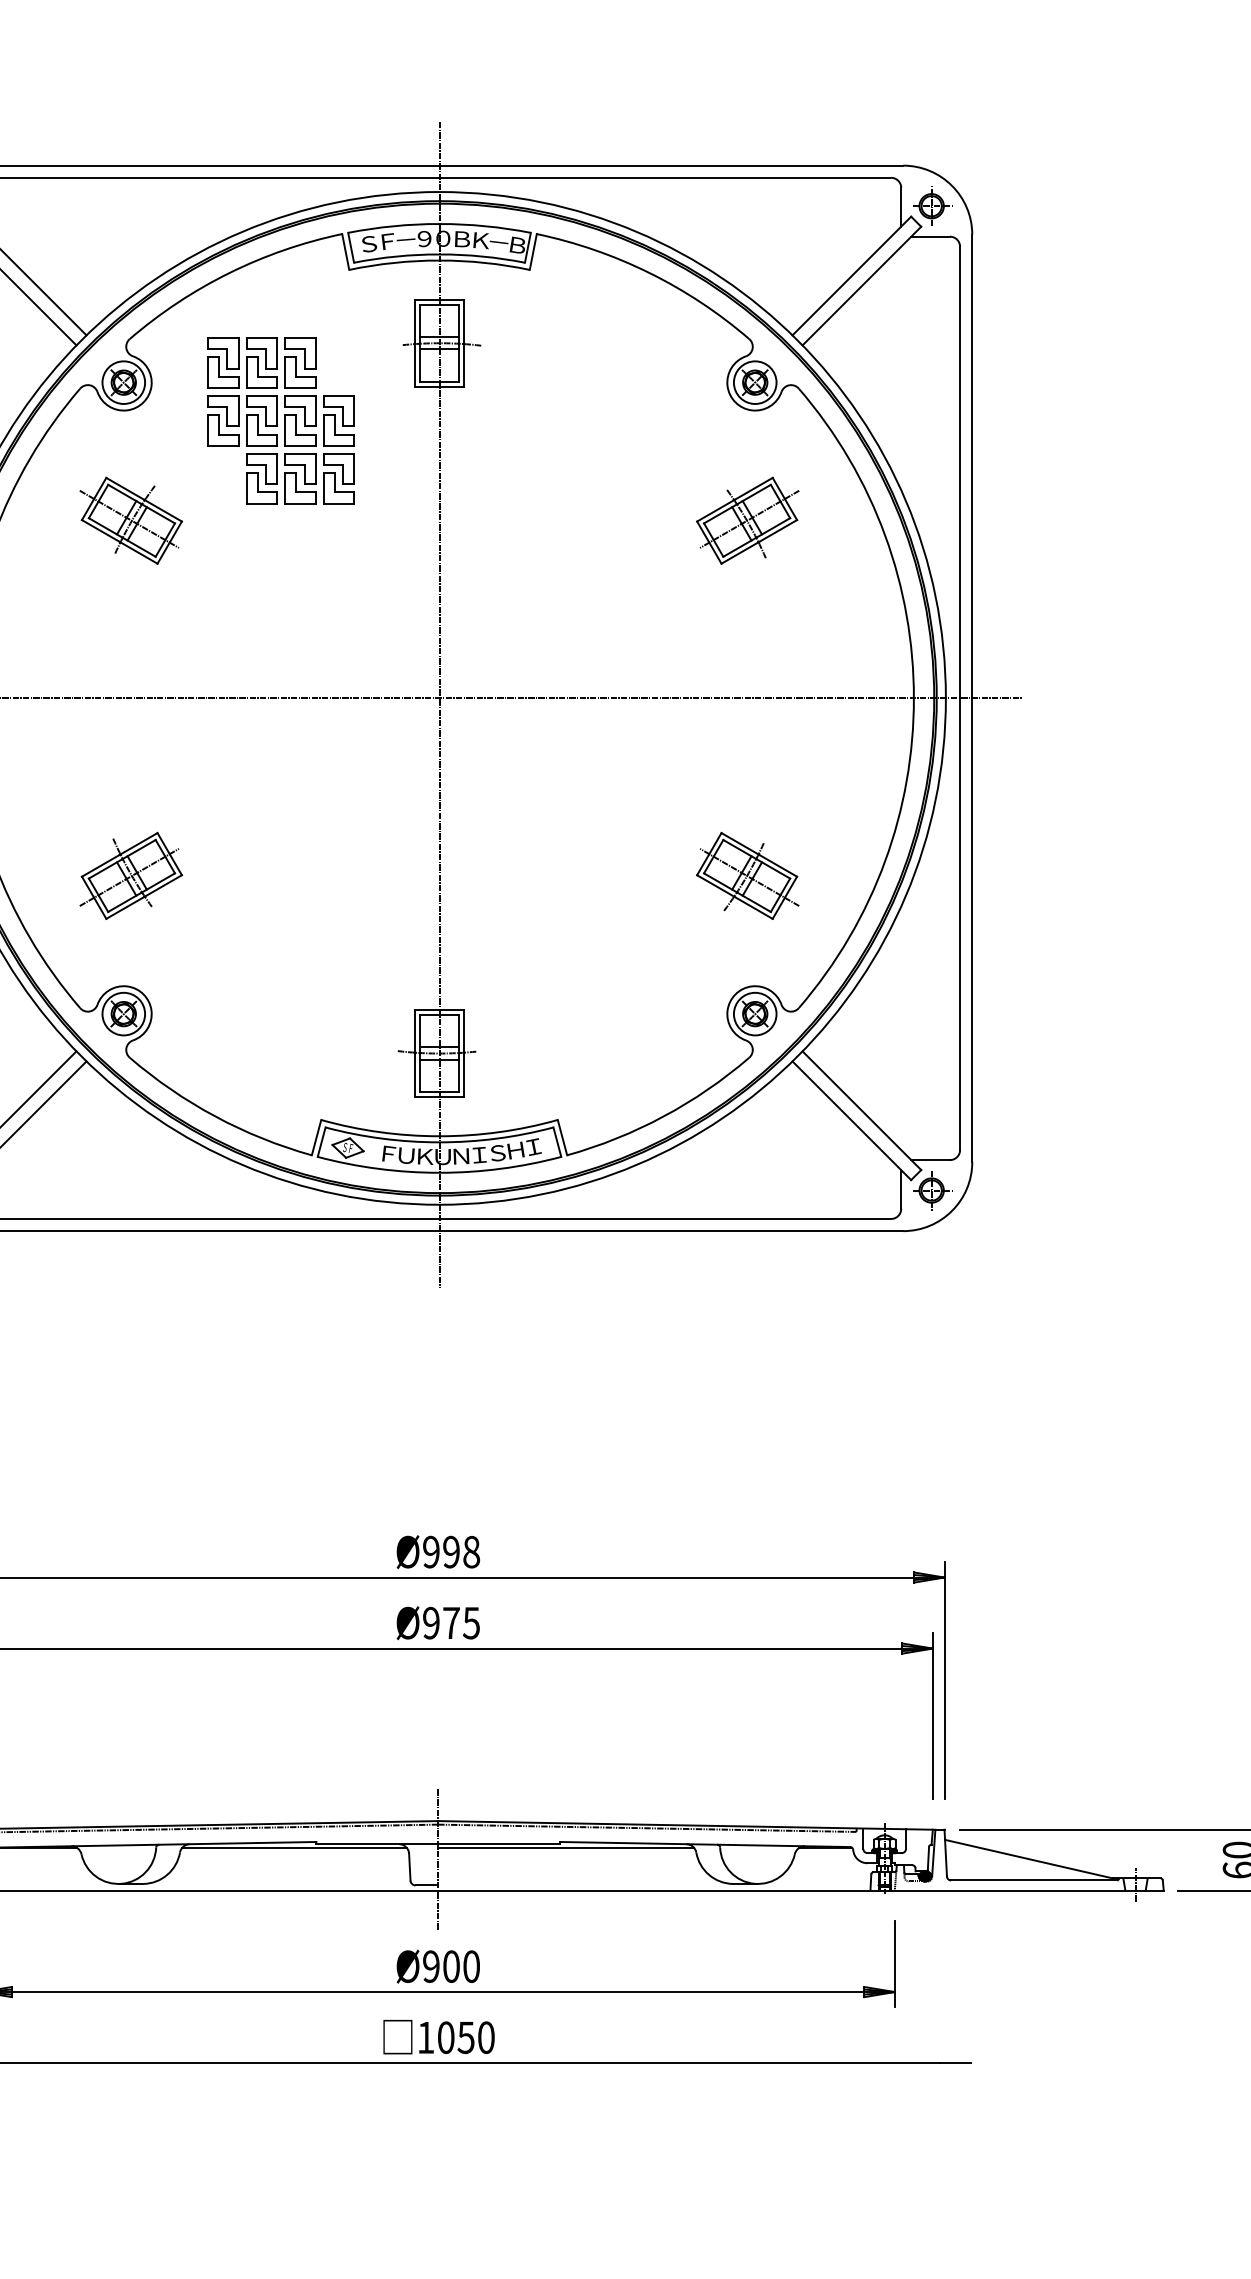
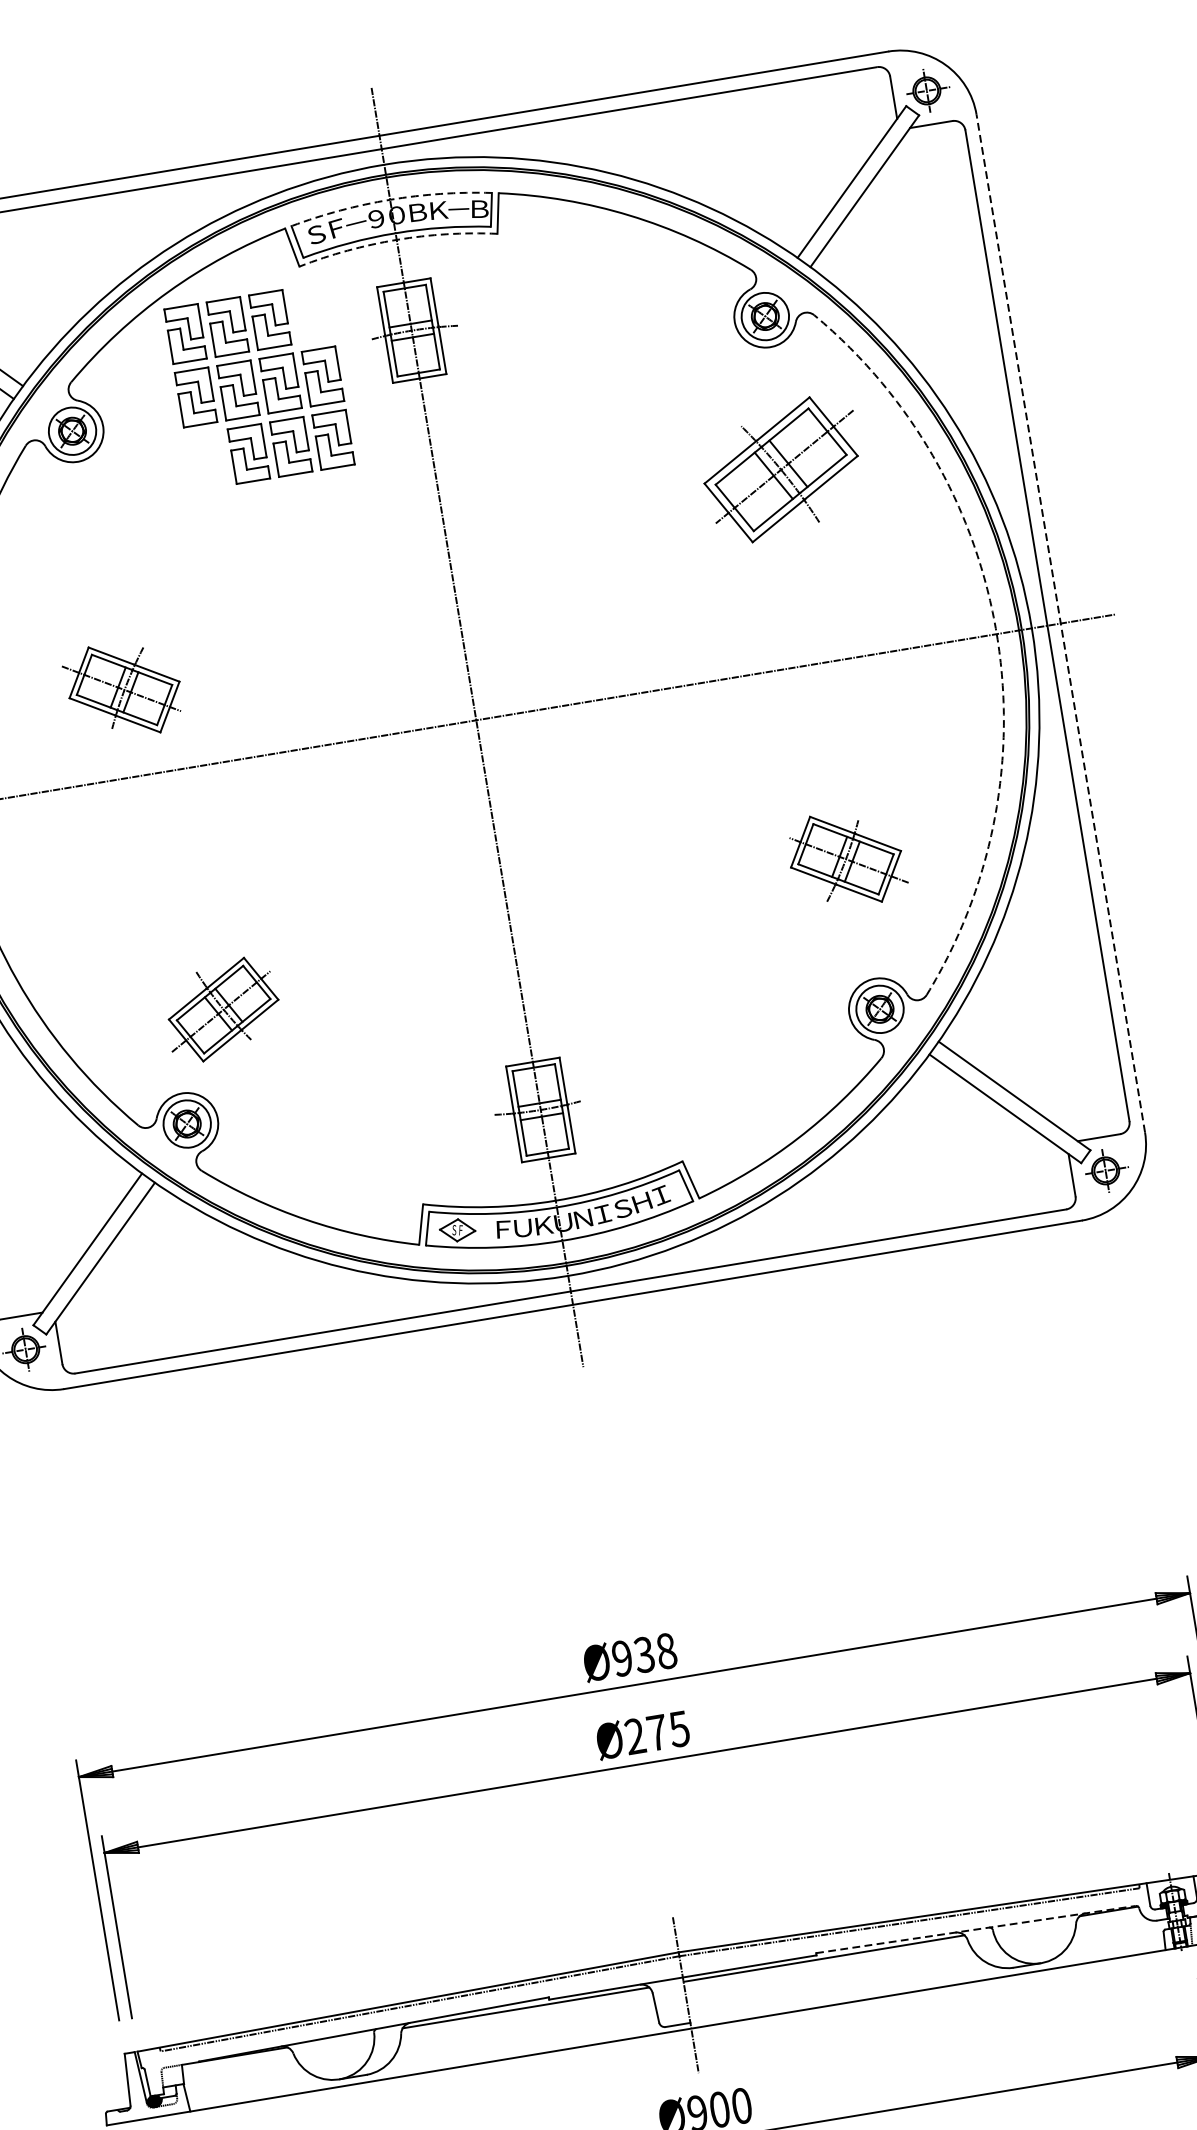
arc: (439, 224) -> (390, 200), solid -> dashed
arc: (439, 260) -> (396, 239), solid -> dashed
part: (280, 420) -> (258, 386), moved
part: (131, 520) -> (124, 689), moved
part: (747, 520) -> (781, 469), size x1.4
arc: (913, 698) -> (996, 634), solid -> dashed
line: (972, 698) -> (1061, 623), solid -> dashed
part: (131, 875) -> (223, 1009), moved
text: (450, 1552) -> (643, 1655), Ø998 -> Ø938
text: (431, 1623) -> (635, 1736), Ø975 -> Ø275
line: (705, 1844) -> (976, 1929), solid -> dashed

